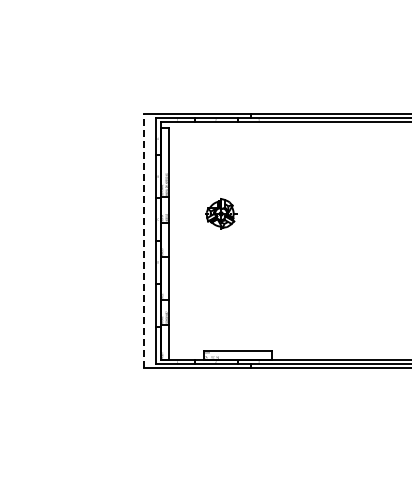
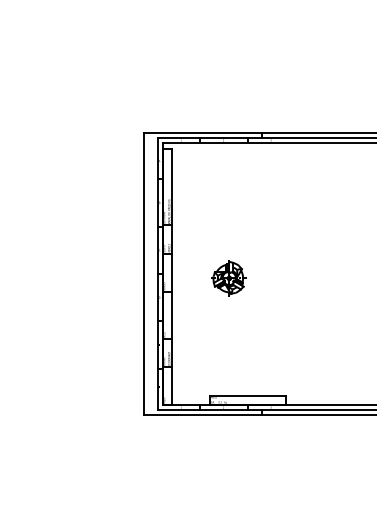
part: (221, 213) -> (229, 277), moved
line: (143, 240) -> (143, 273), dashed -> solid

